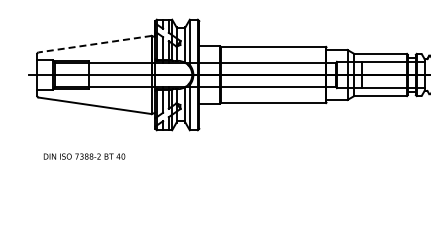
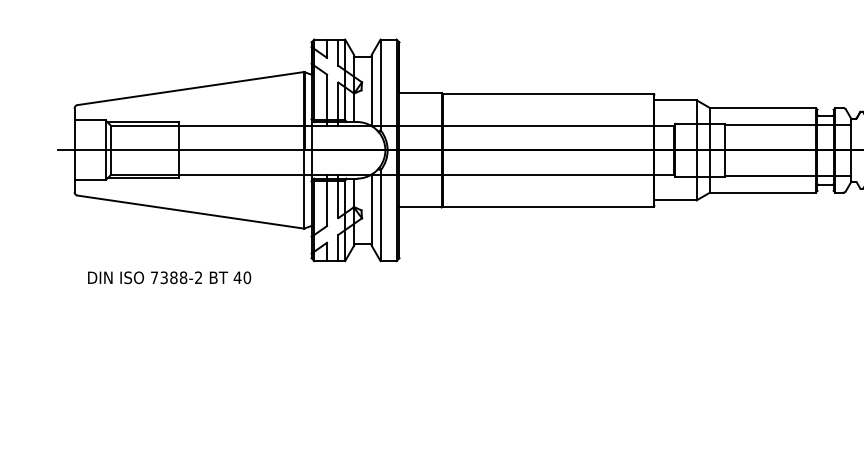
line: (94, 44) -> (189, 89), dashed -> solid
text: (84, 156) -> (169, 277), moved

